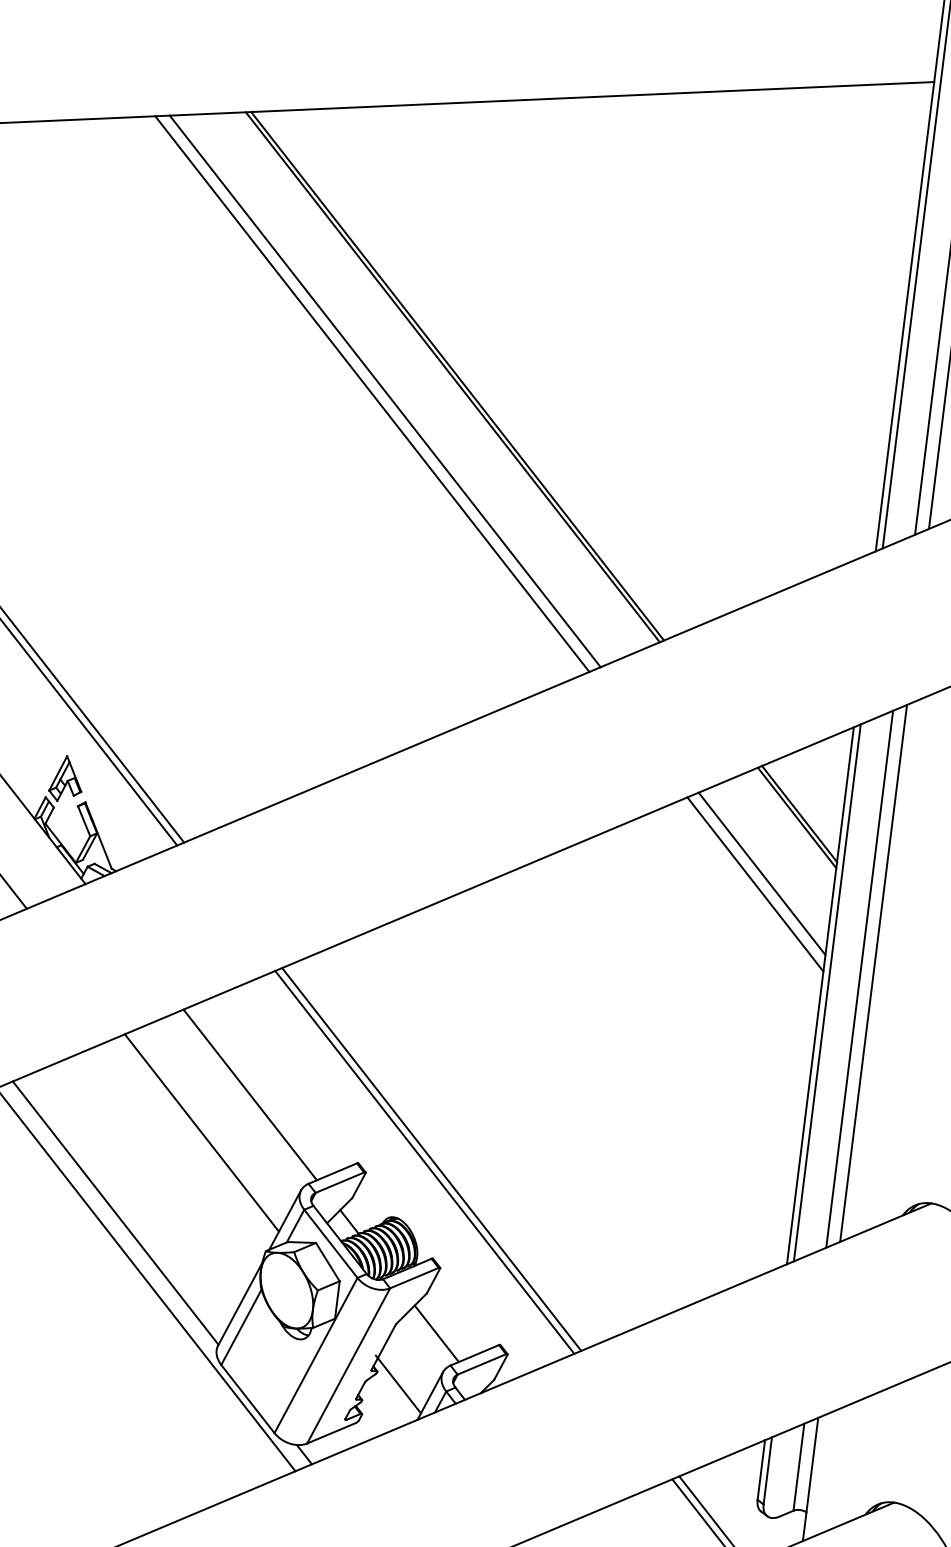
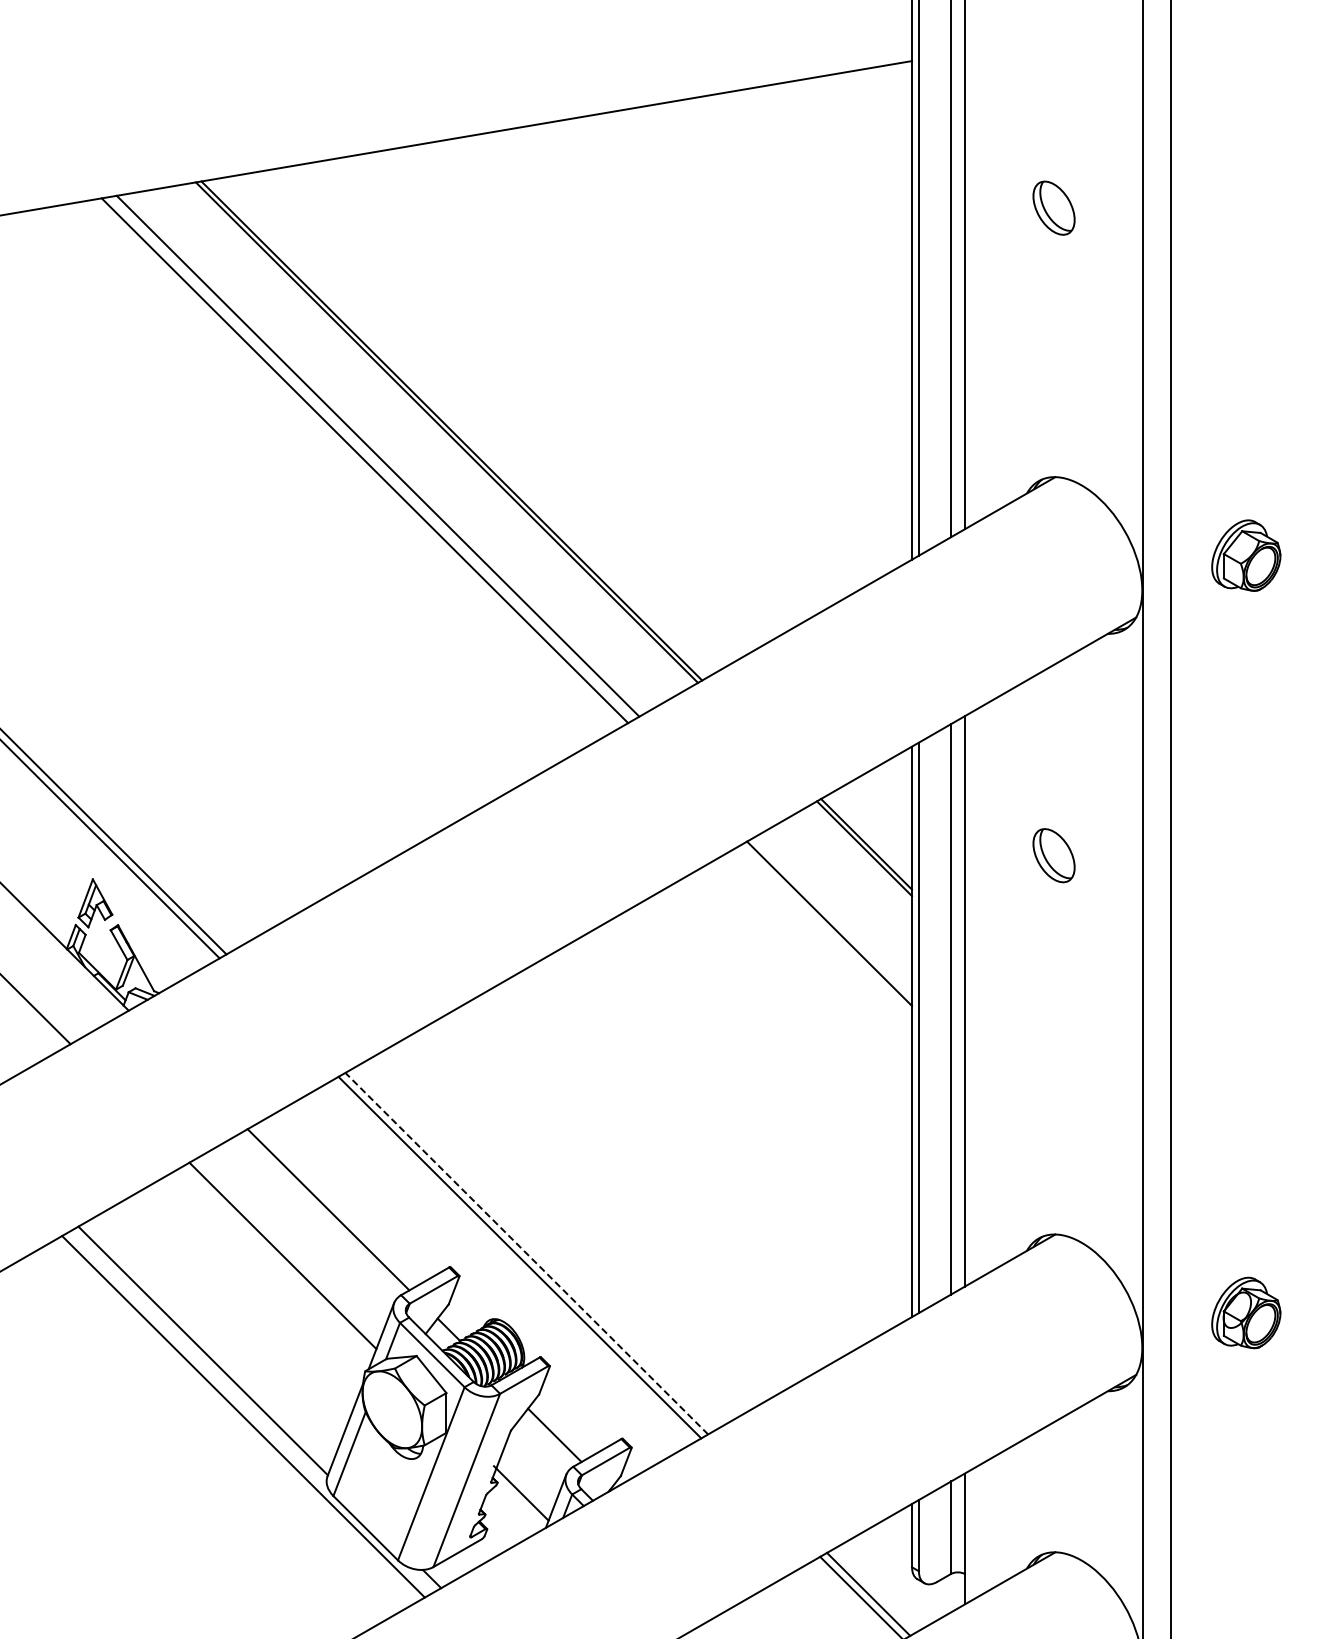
line: (762, 873) -> (835, 911), removed
line: (431, 1159) -> (526, 1253), solid -> dashed

